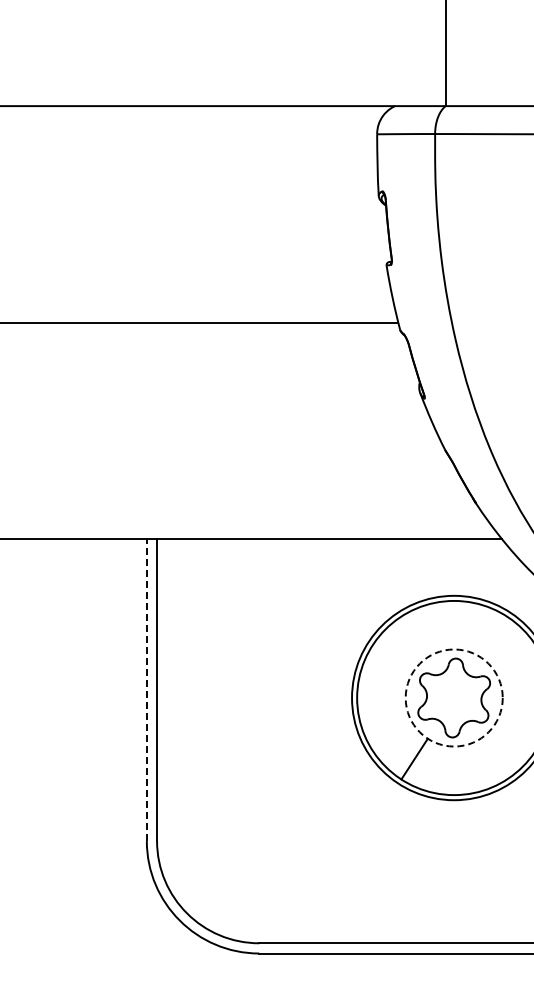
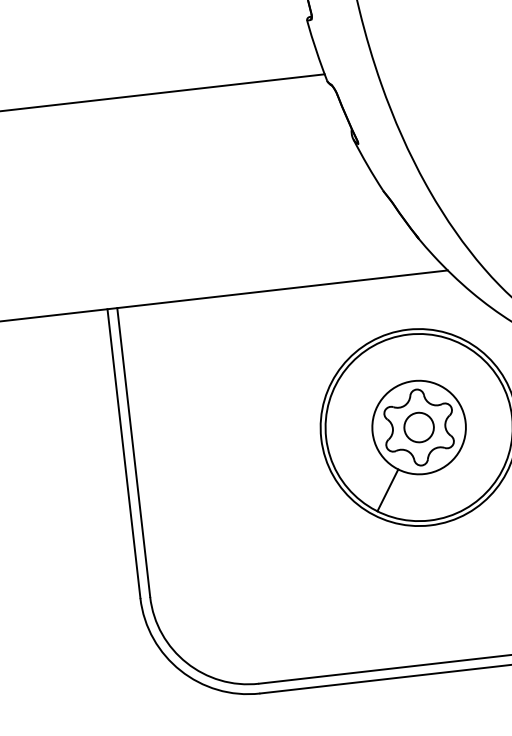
line: (146, 690) -> (123, 453), dashed -> solid
circle: (453, 697) -> (418, 427), dashed -> solid
circle: (454, 697) -> (419, 427), added

